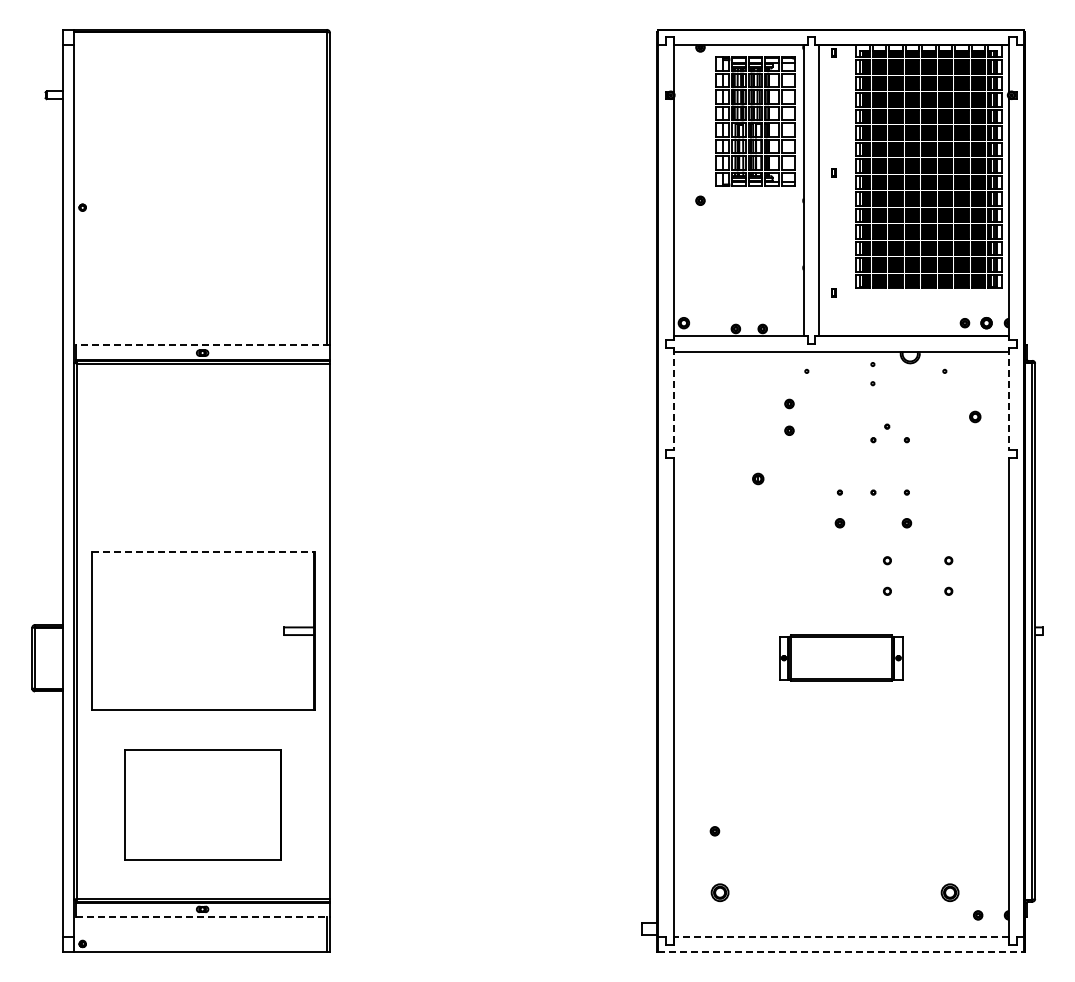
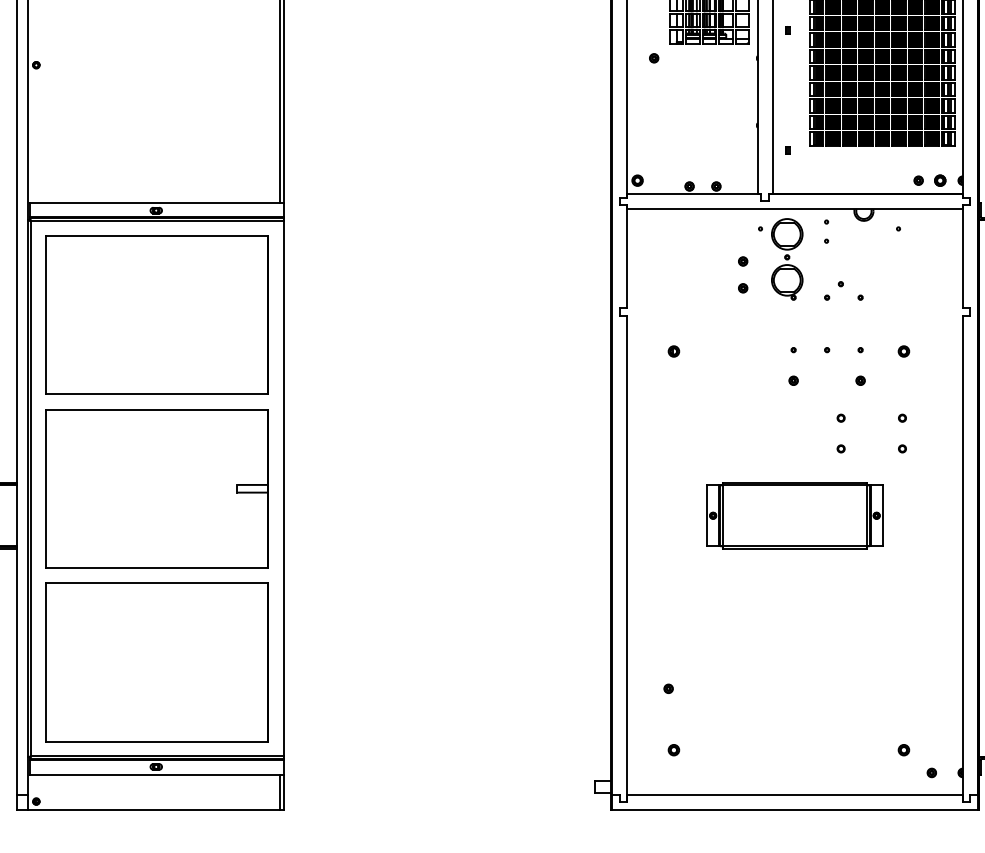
line: (203, 345) -> (157, 203), dashed -> solid
line: (673, 399) -> (627, 257), dashed -> solid
line: (1008, 399) -> (962, 257), dashed -> solid
part: (833, 401) -> (787, 259), added
part: (975, 416) -> (904, 351), moved
part: (203, 457) -> (157, 315), added
part: (758, 478) -> (674, 351), moved
line: (203, 552) -> (157, 410), dashed -> solid
part: (841, 657) -> (795, 515), size x1.43
part: (203, 804) -> (157, 662), size x1.43
part: (720, 892) -> (674, 750), size x0.62
part: (950, 892) -> (904, 750), size x0.62
line: (203, 917) -> (157, 775), dashed -> solid
line: (841, 937) -> (795, 795), dashed -> solid
line: (841, 952) -> (795, 810), dashed -> solid

